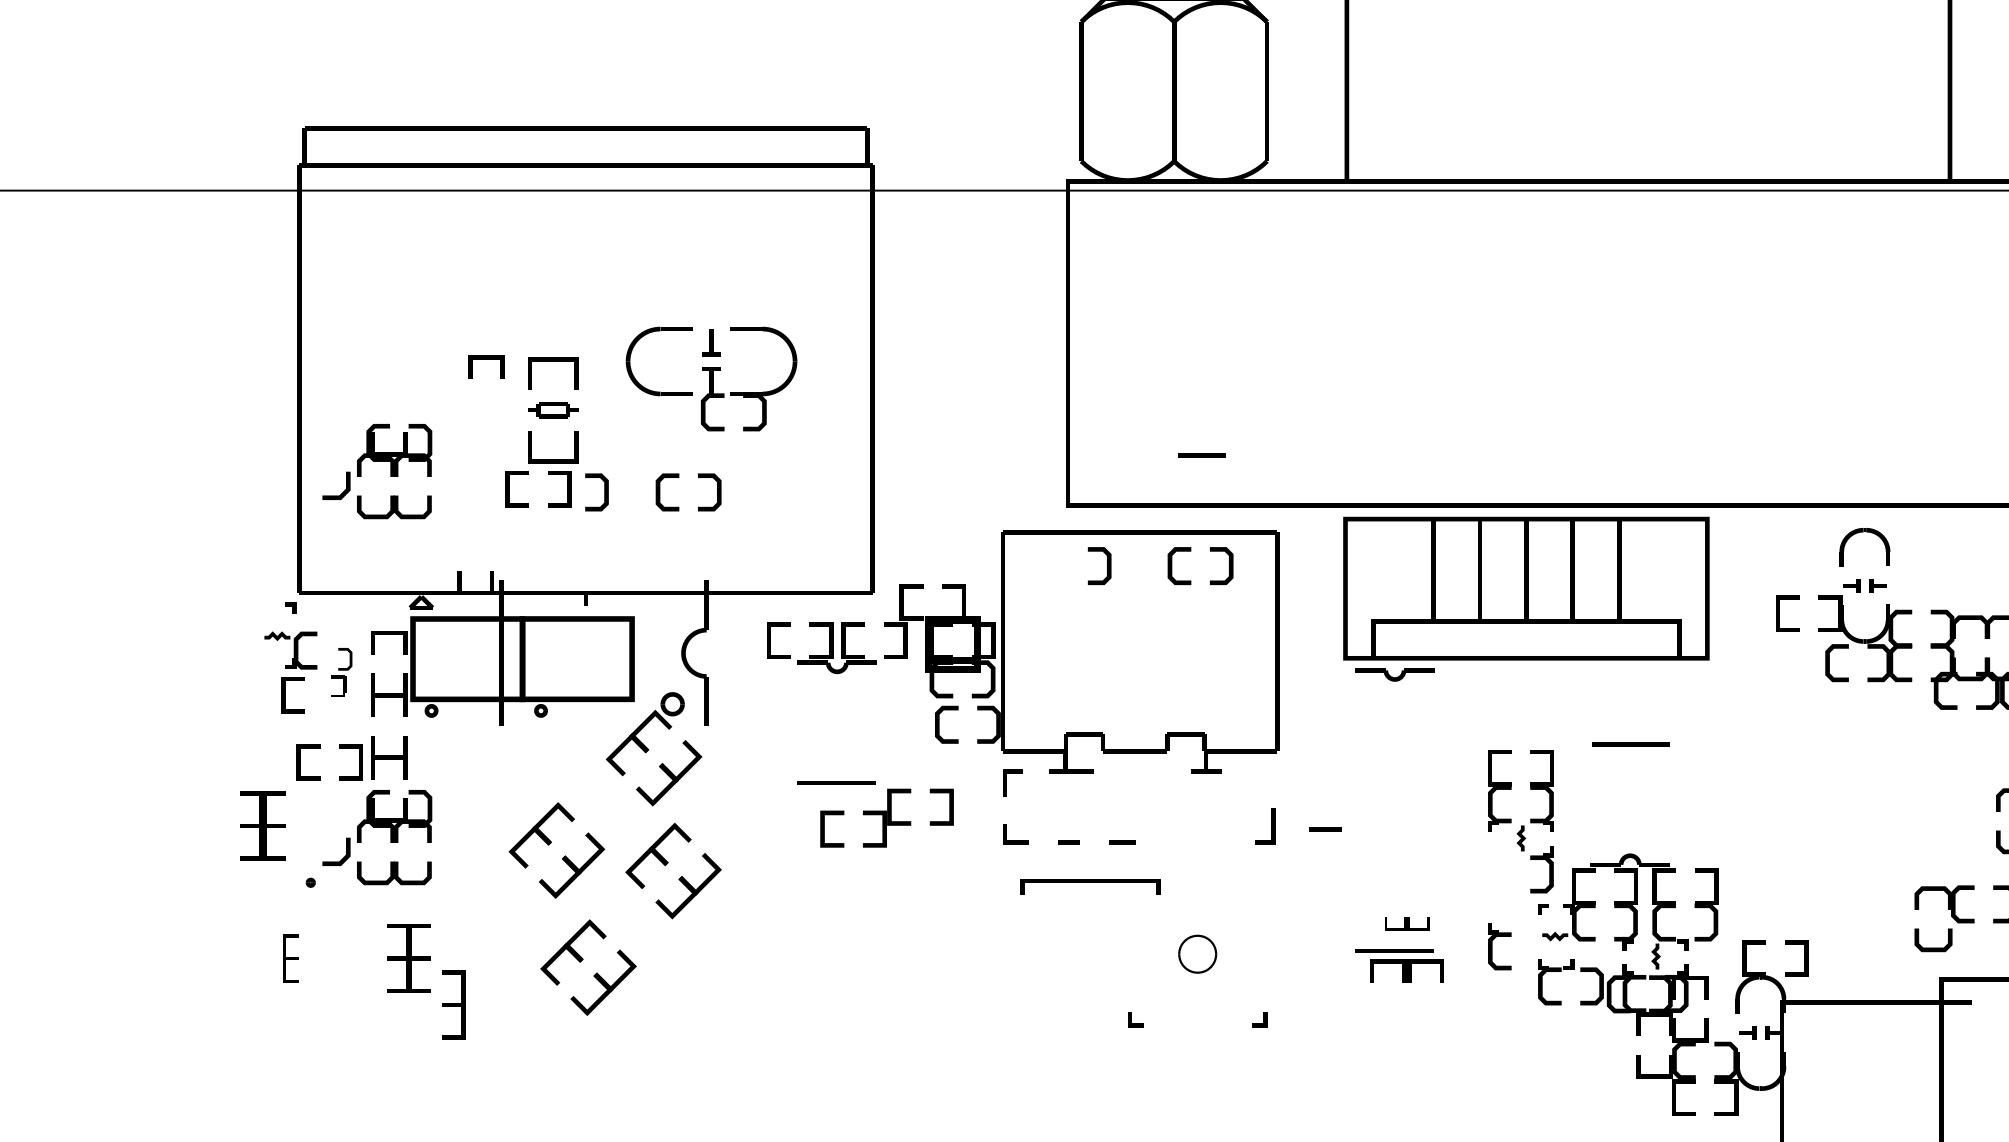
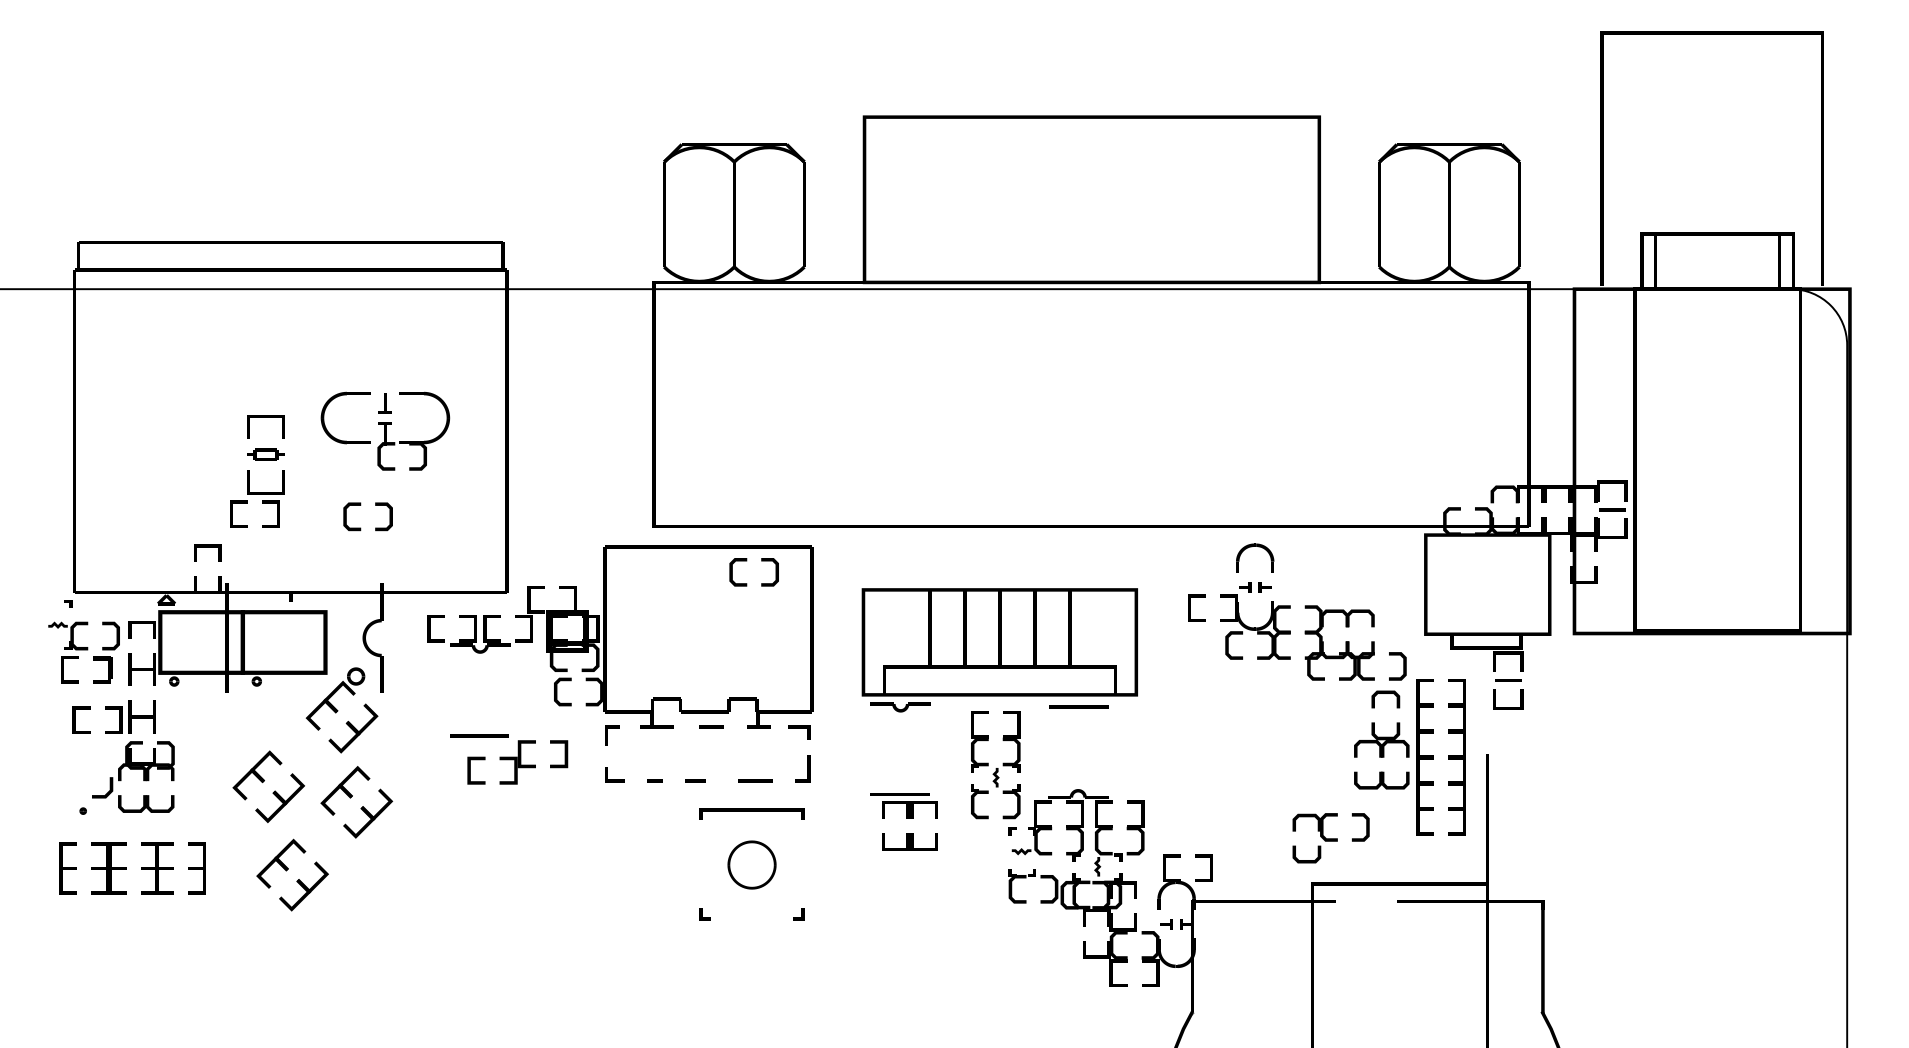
line: (486, 359) -> (207, 547), moved
line: (1202, 454) -> (755, 780), moved
part: (377, 461) -> (133, 493), removed
curve: (604, 492) -> (304, 516), removed
curve: (1106, 566) -> (683, 572), removed
part: (1525, 599) -> (999, 650), moved
part: (341, 672) -> (106, 652), size x1.67
line: (1260, 773) -> (799, 728), added
part: (262, 826) -> (108, 868), moved
line: (1325, 828) -> (711, 726), moved
line: (1089, 883) -> (751, 811), moved
part: (1406, 923) -> (909, 841), size x1.67
part: (1499, 946) -> (979, 801), moved
part: (1196, 953) -> (751, 864), size x1.67
part: (289, 958) -> (67, 868), size x1.43
part: (1398, 965) -> (903, 805), moved
part: (453, 1005) -> (196, 868), moved

